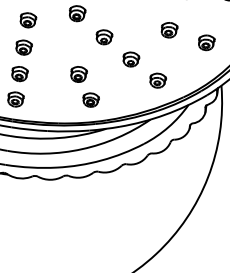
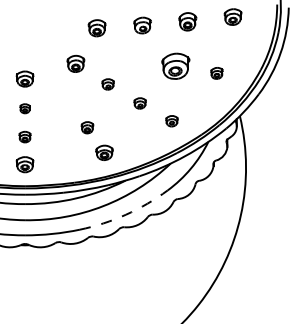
part: (169, 29) -> (175, 65), size x1.6
part: (103, 37) -> (107, 84), size x0.7
part: (205, 42) -> (216, 73), size x0.7
part: (23, 47) -> (24, 108), size x0.6
part: (130, 59) -> (139, 103), size x0.7
part: (19, 73) -> (24, 136), size x0.7
part: (78, 74) -> (87, 127), size x0.7
part: (157, 79) -> (171, 120), size x0.7
arc: (101, 160) -> (125, 214), solid -> dashed

